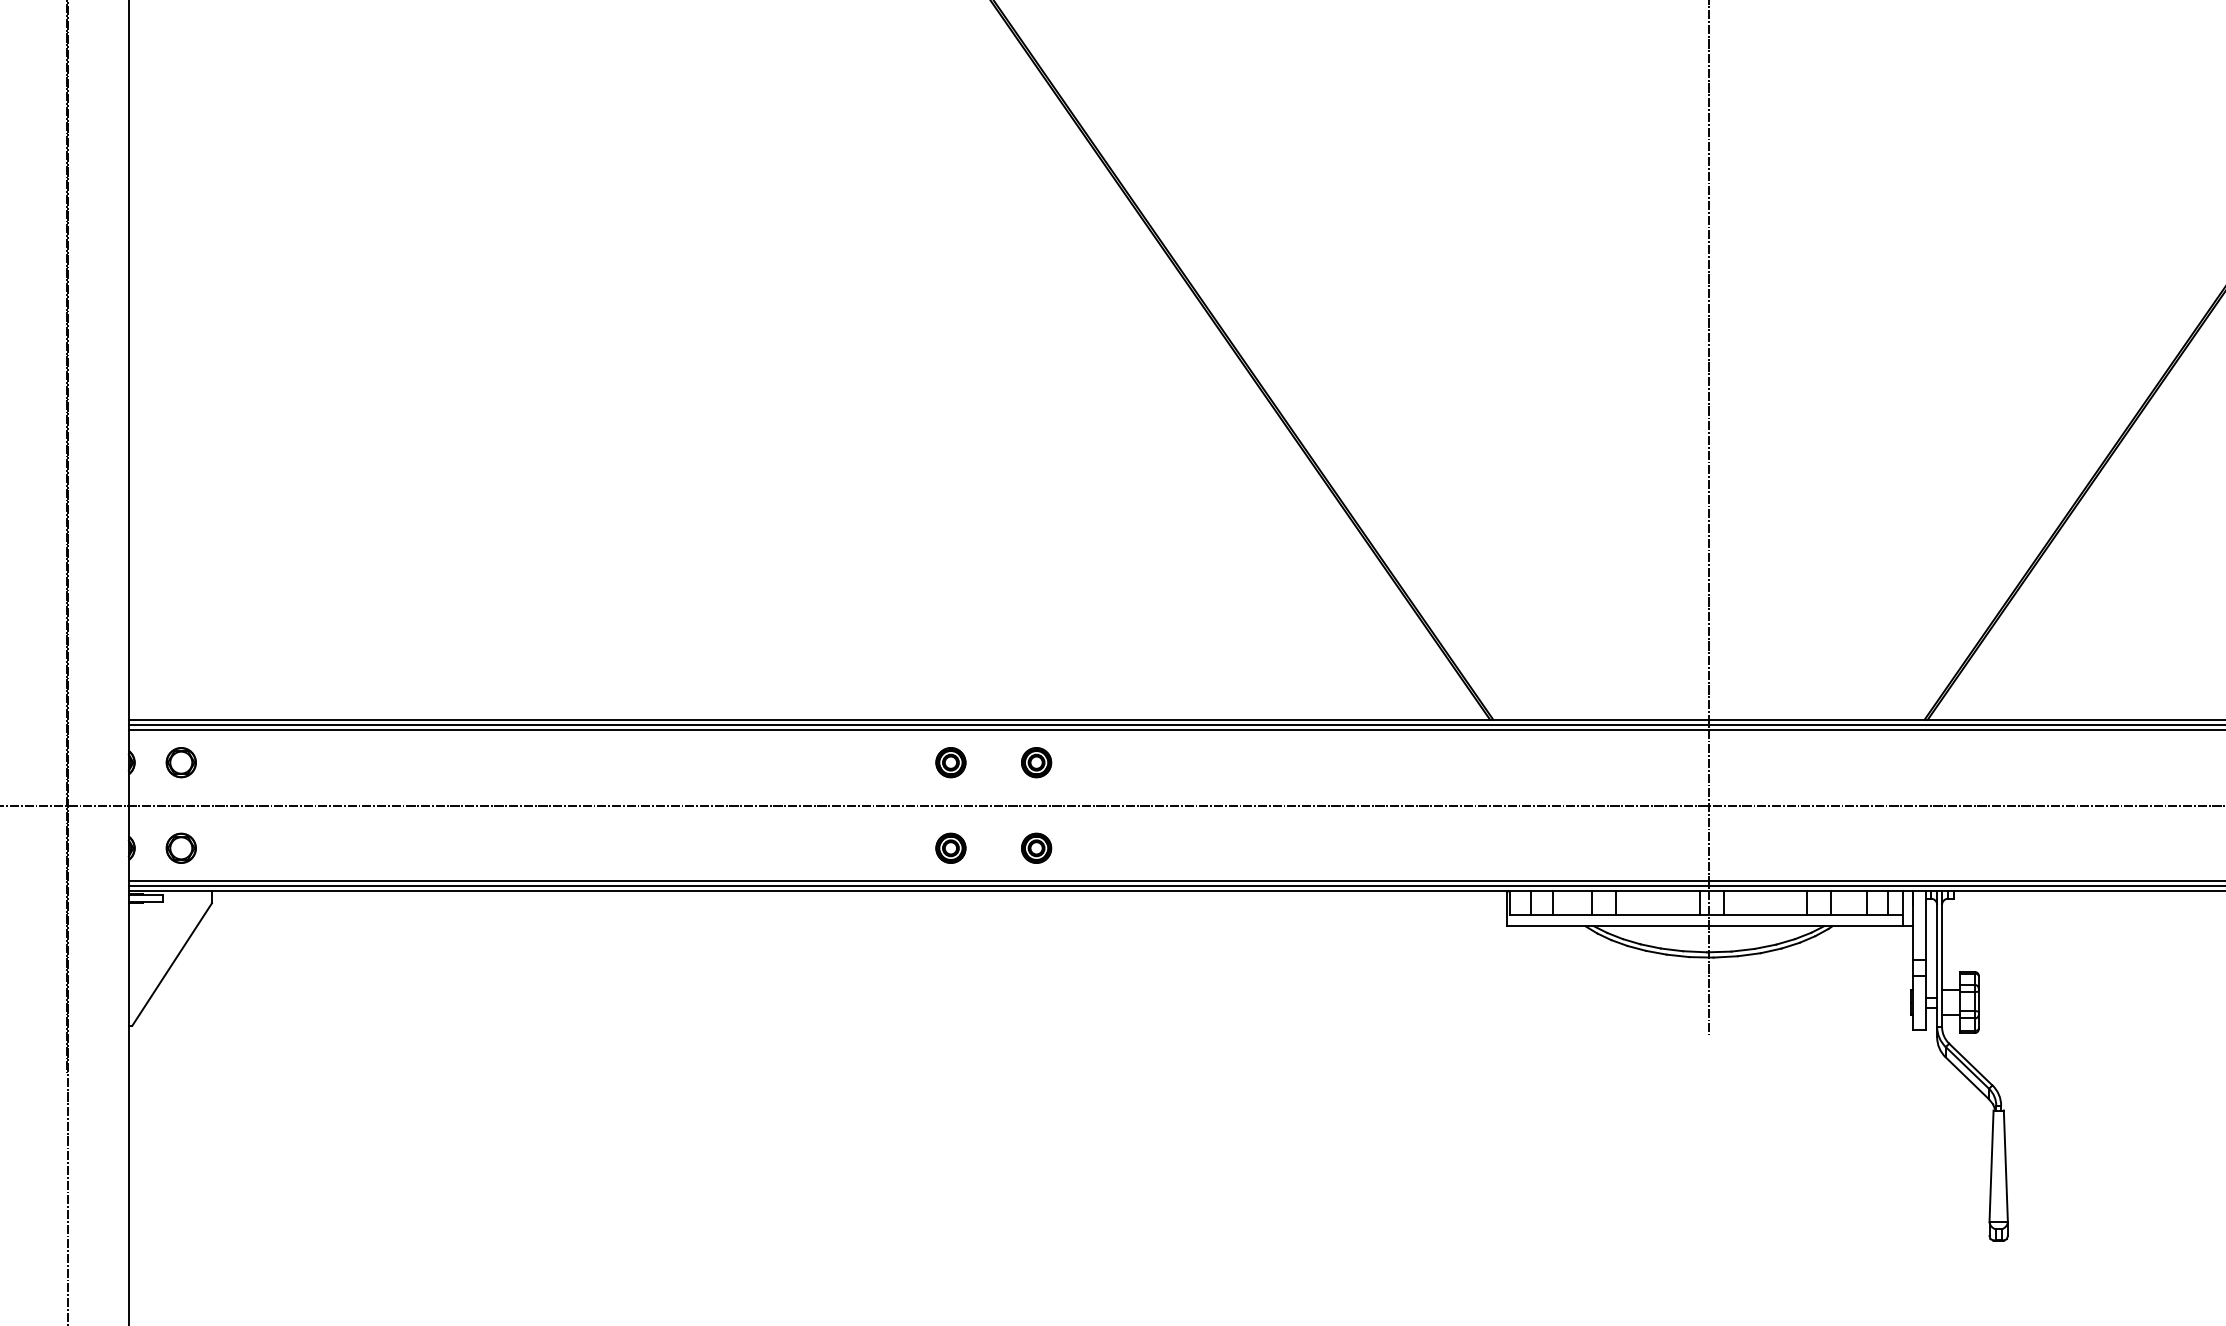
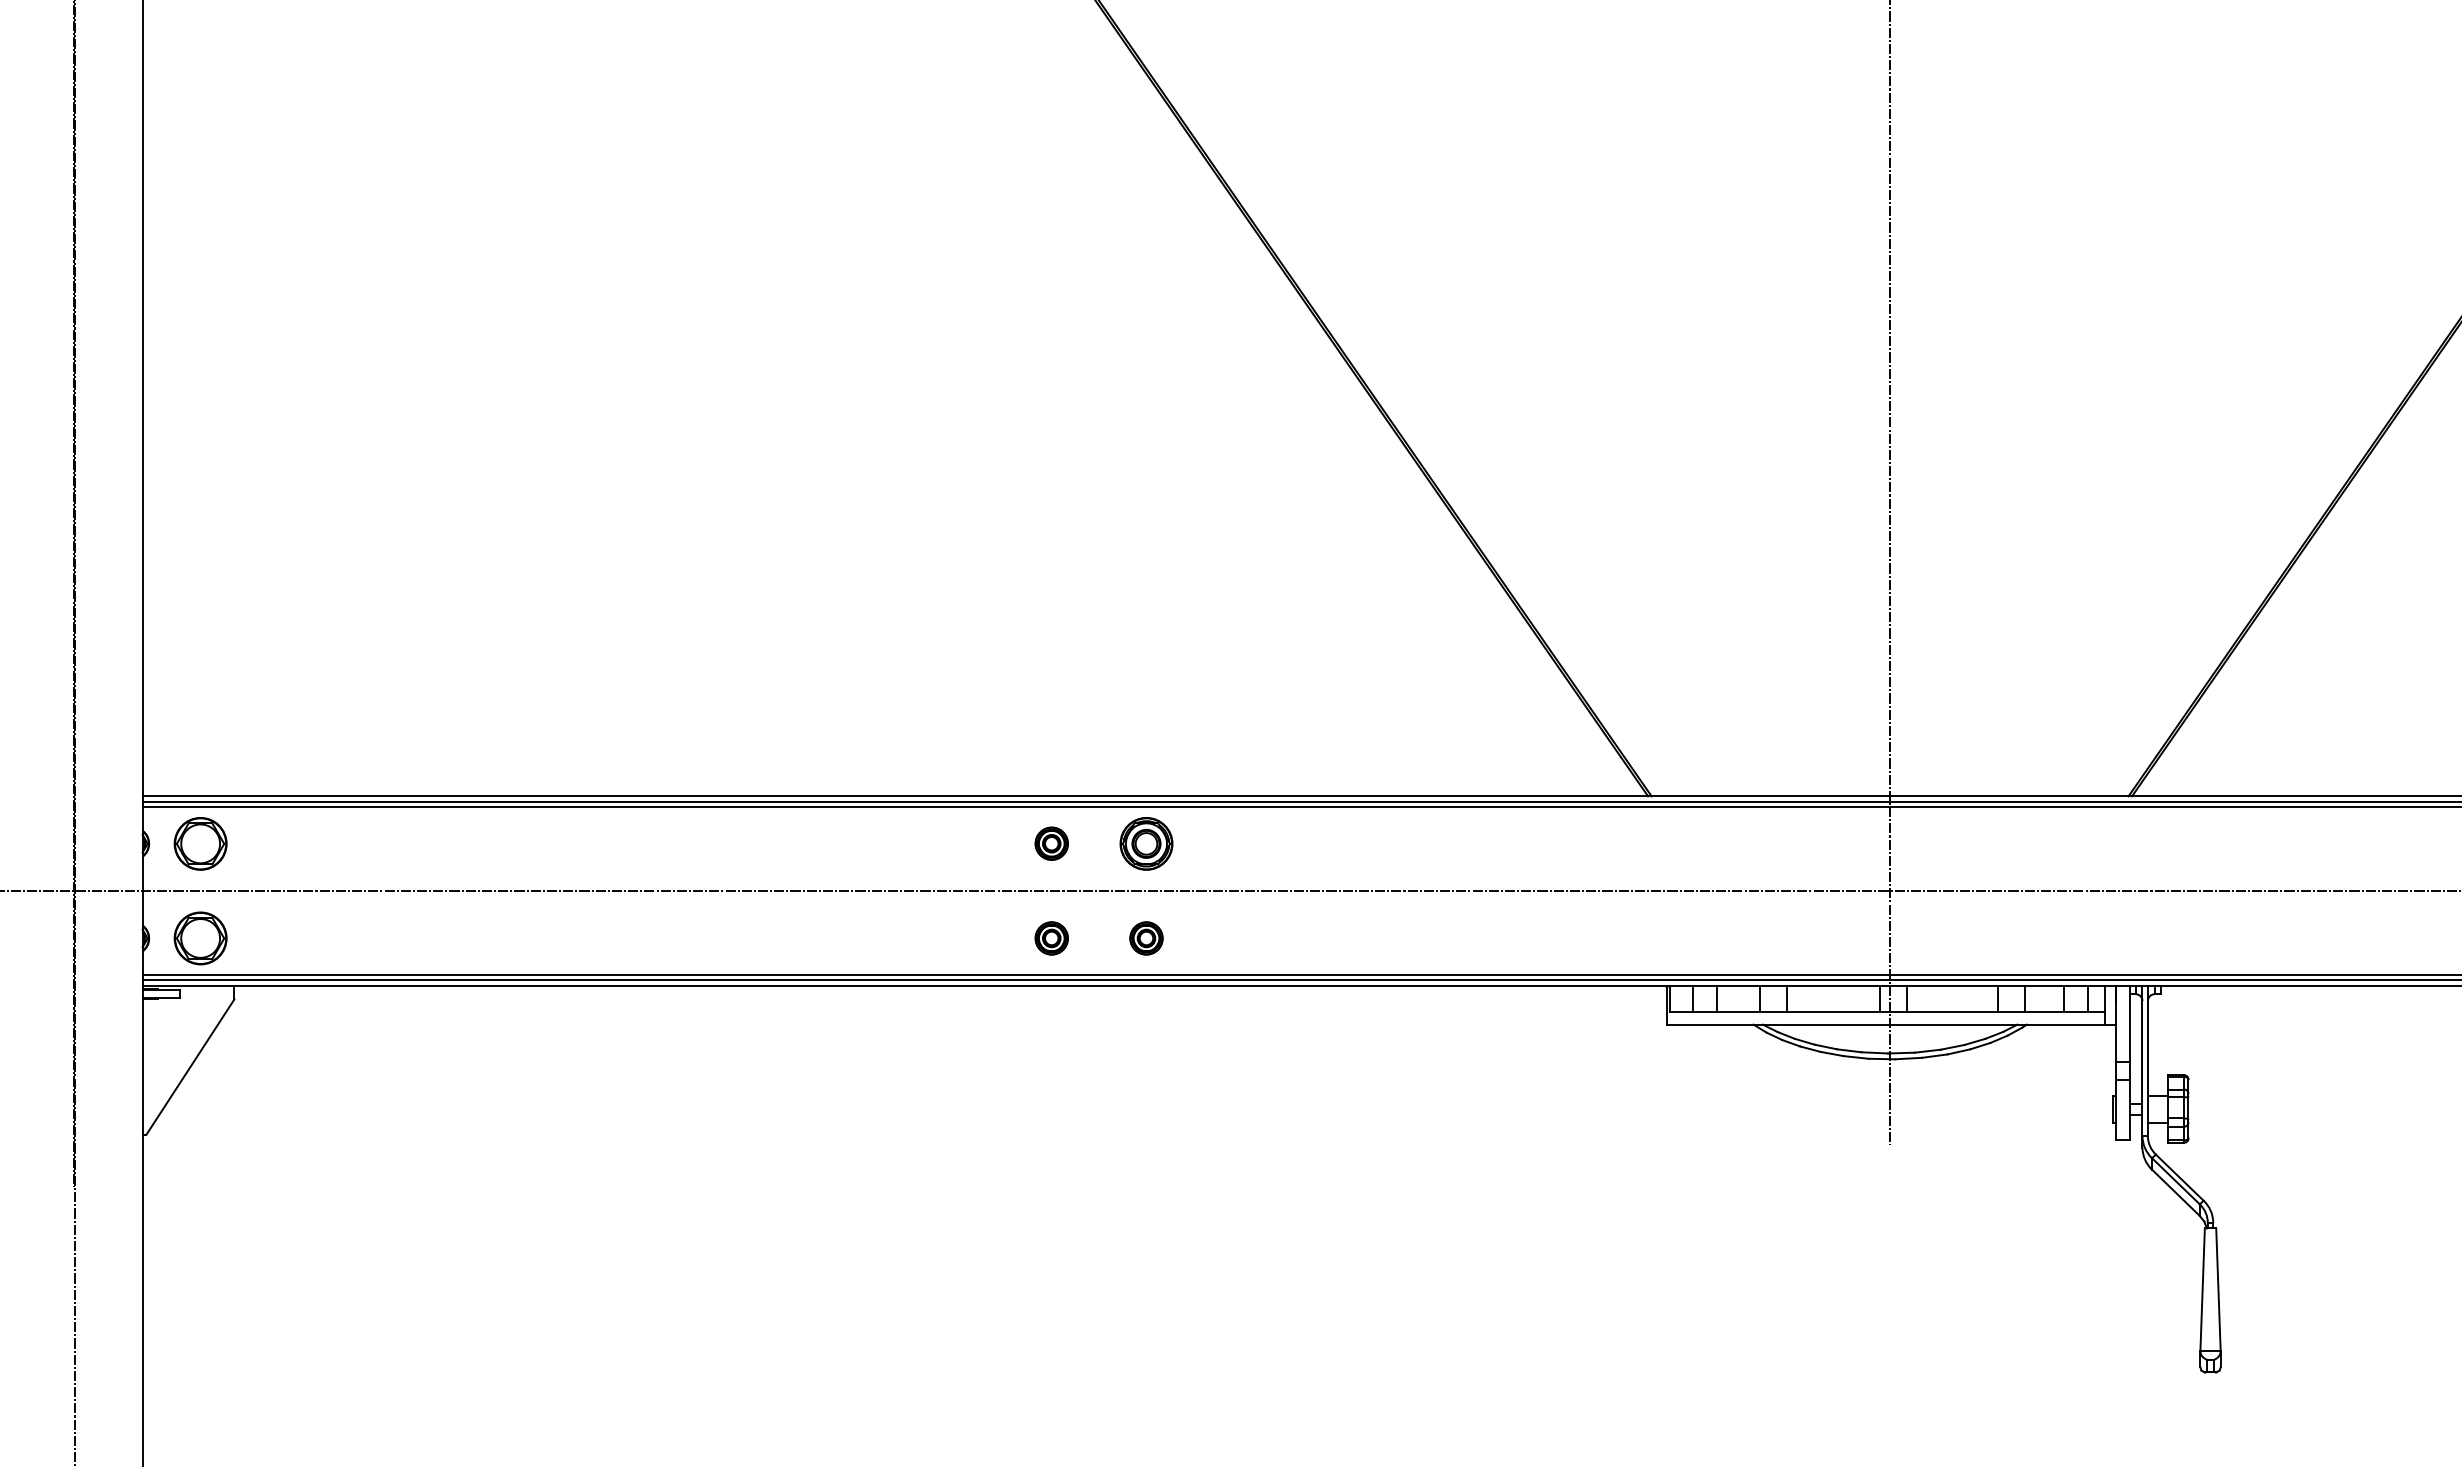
part: (181, 762) -> (200, 843), size x1.6
part: (1036, 762) -> (1146, 843), size x1.6
part: (181, 848) -> (200, 938), size x1.6

